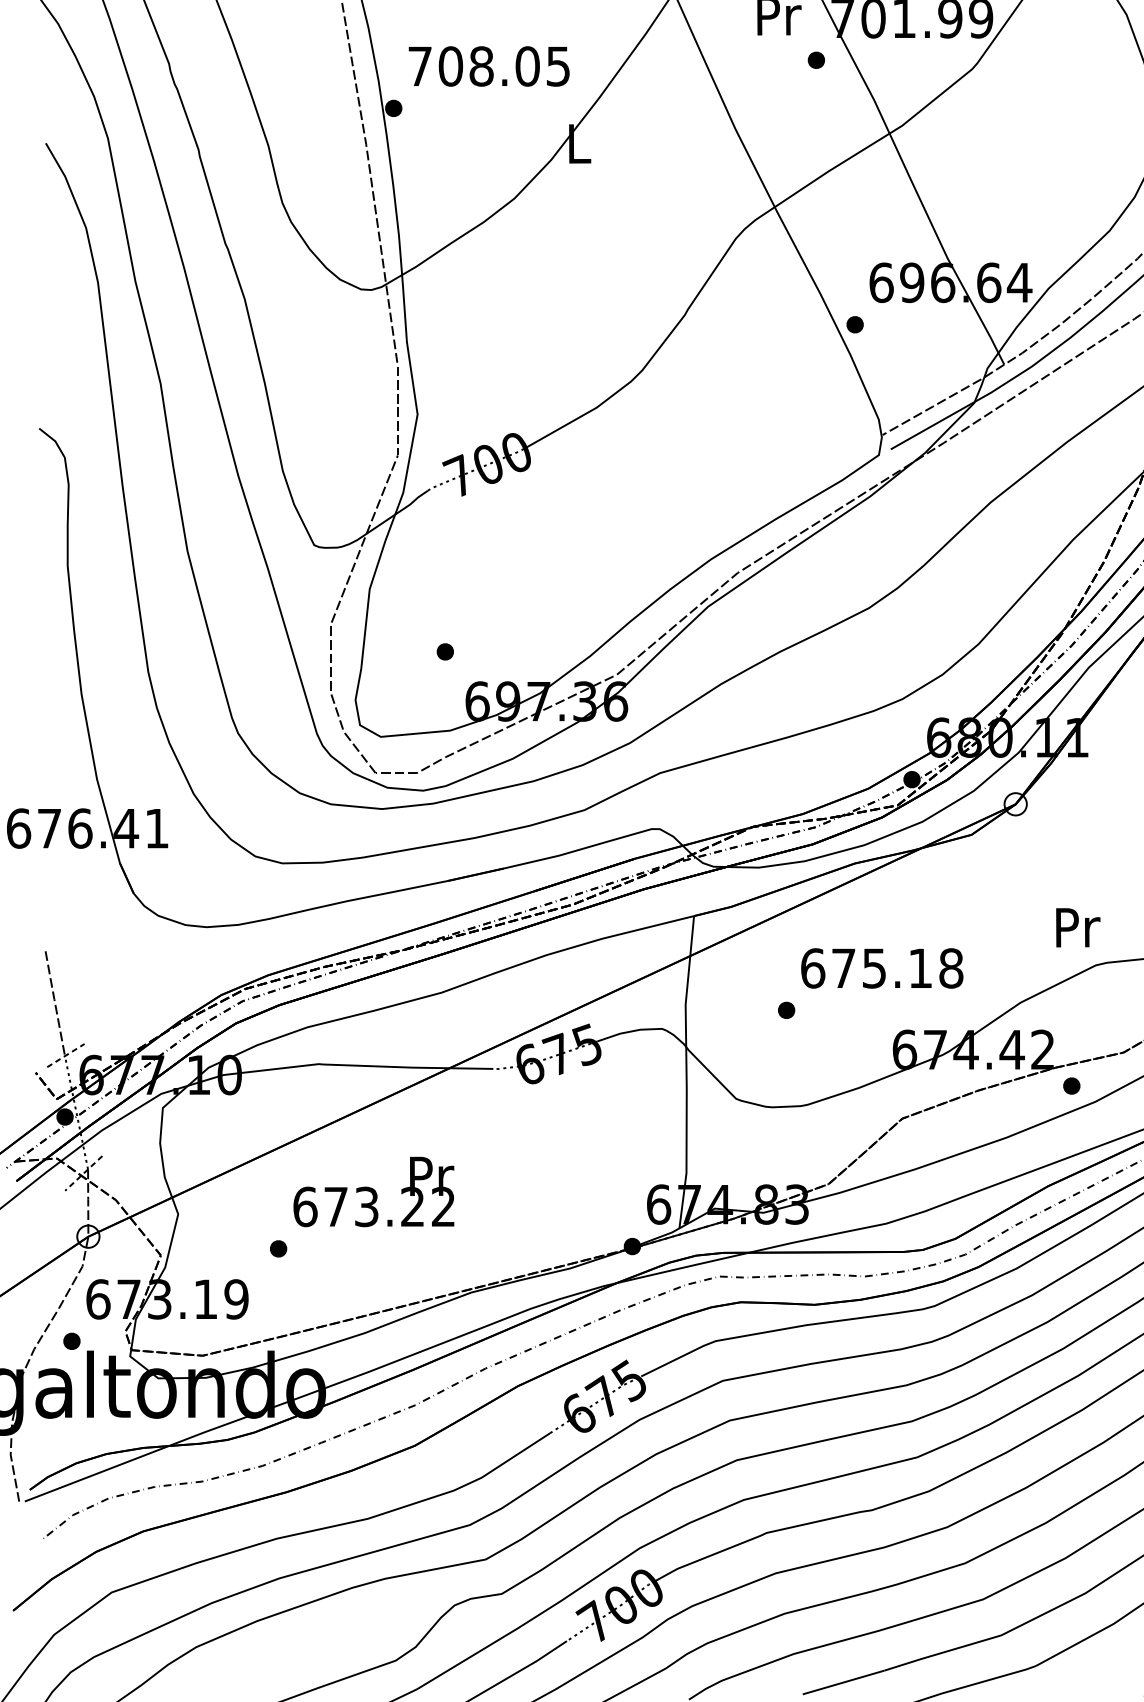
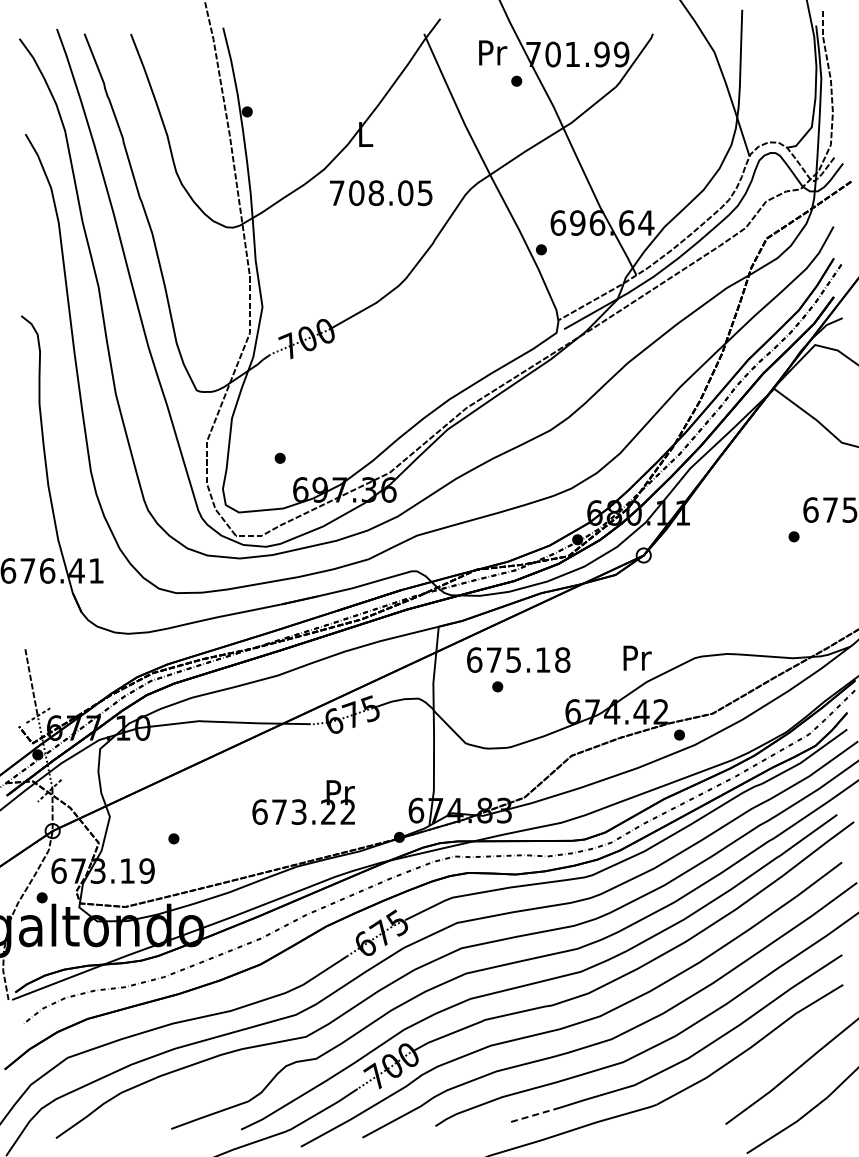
text: (489, 66) -> (381, 193), moved
text: (1078, 926) -> (637, 657), moved
text: (881, 967) -> (518, 659), moved
text: (373, 1191) -> (303, 802), moved
line: (842, 1682) -> (533, 1115), solid -> dashed

